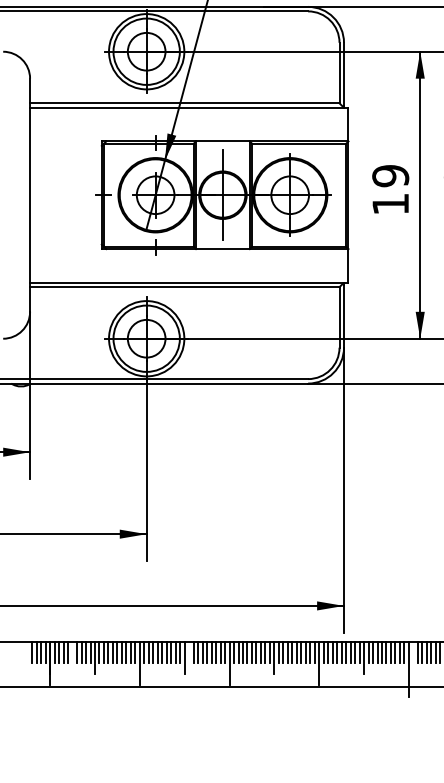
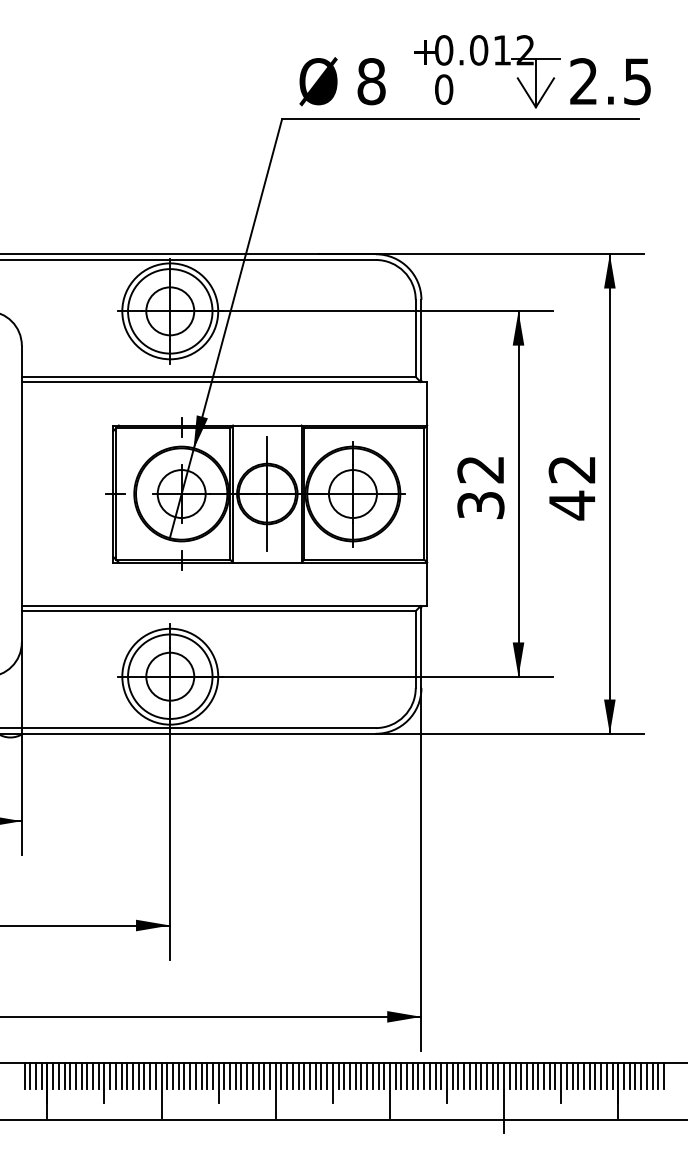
text: (390, 189) -> (480, 486), 19 -> 32
line: (72, 651) -> (75, 1075), added
line: (189, 651) -> (224, 1075), added
line: (413, 651) -> (509, 1075), added

